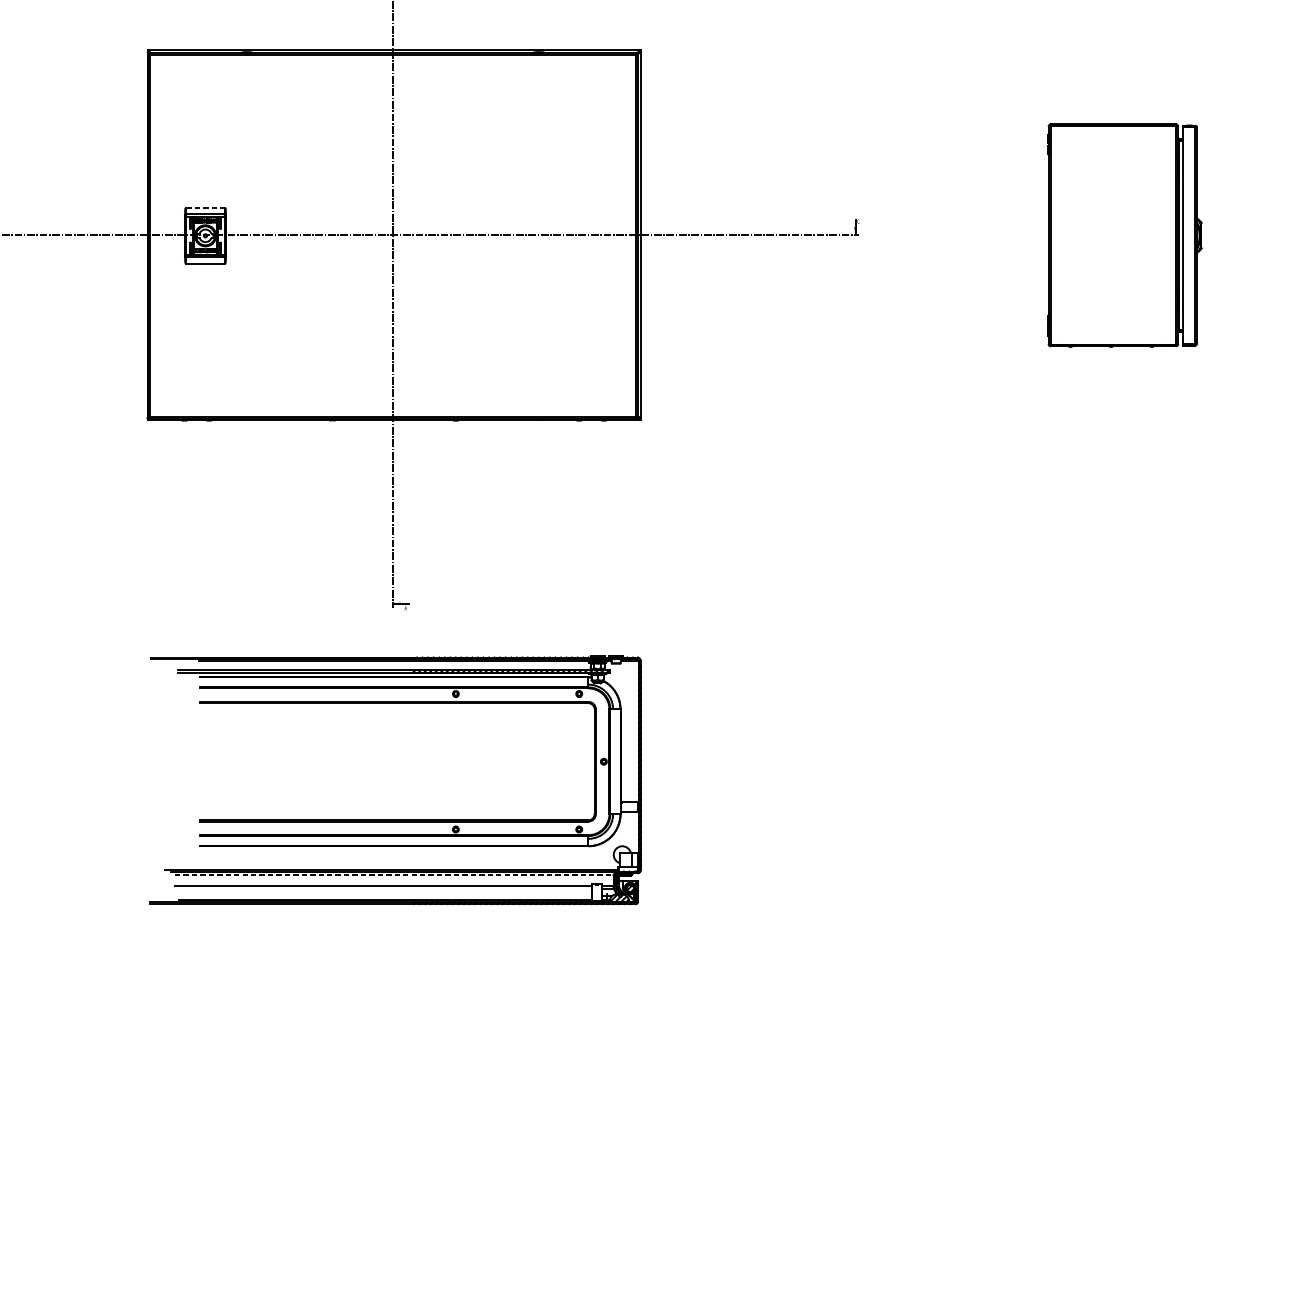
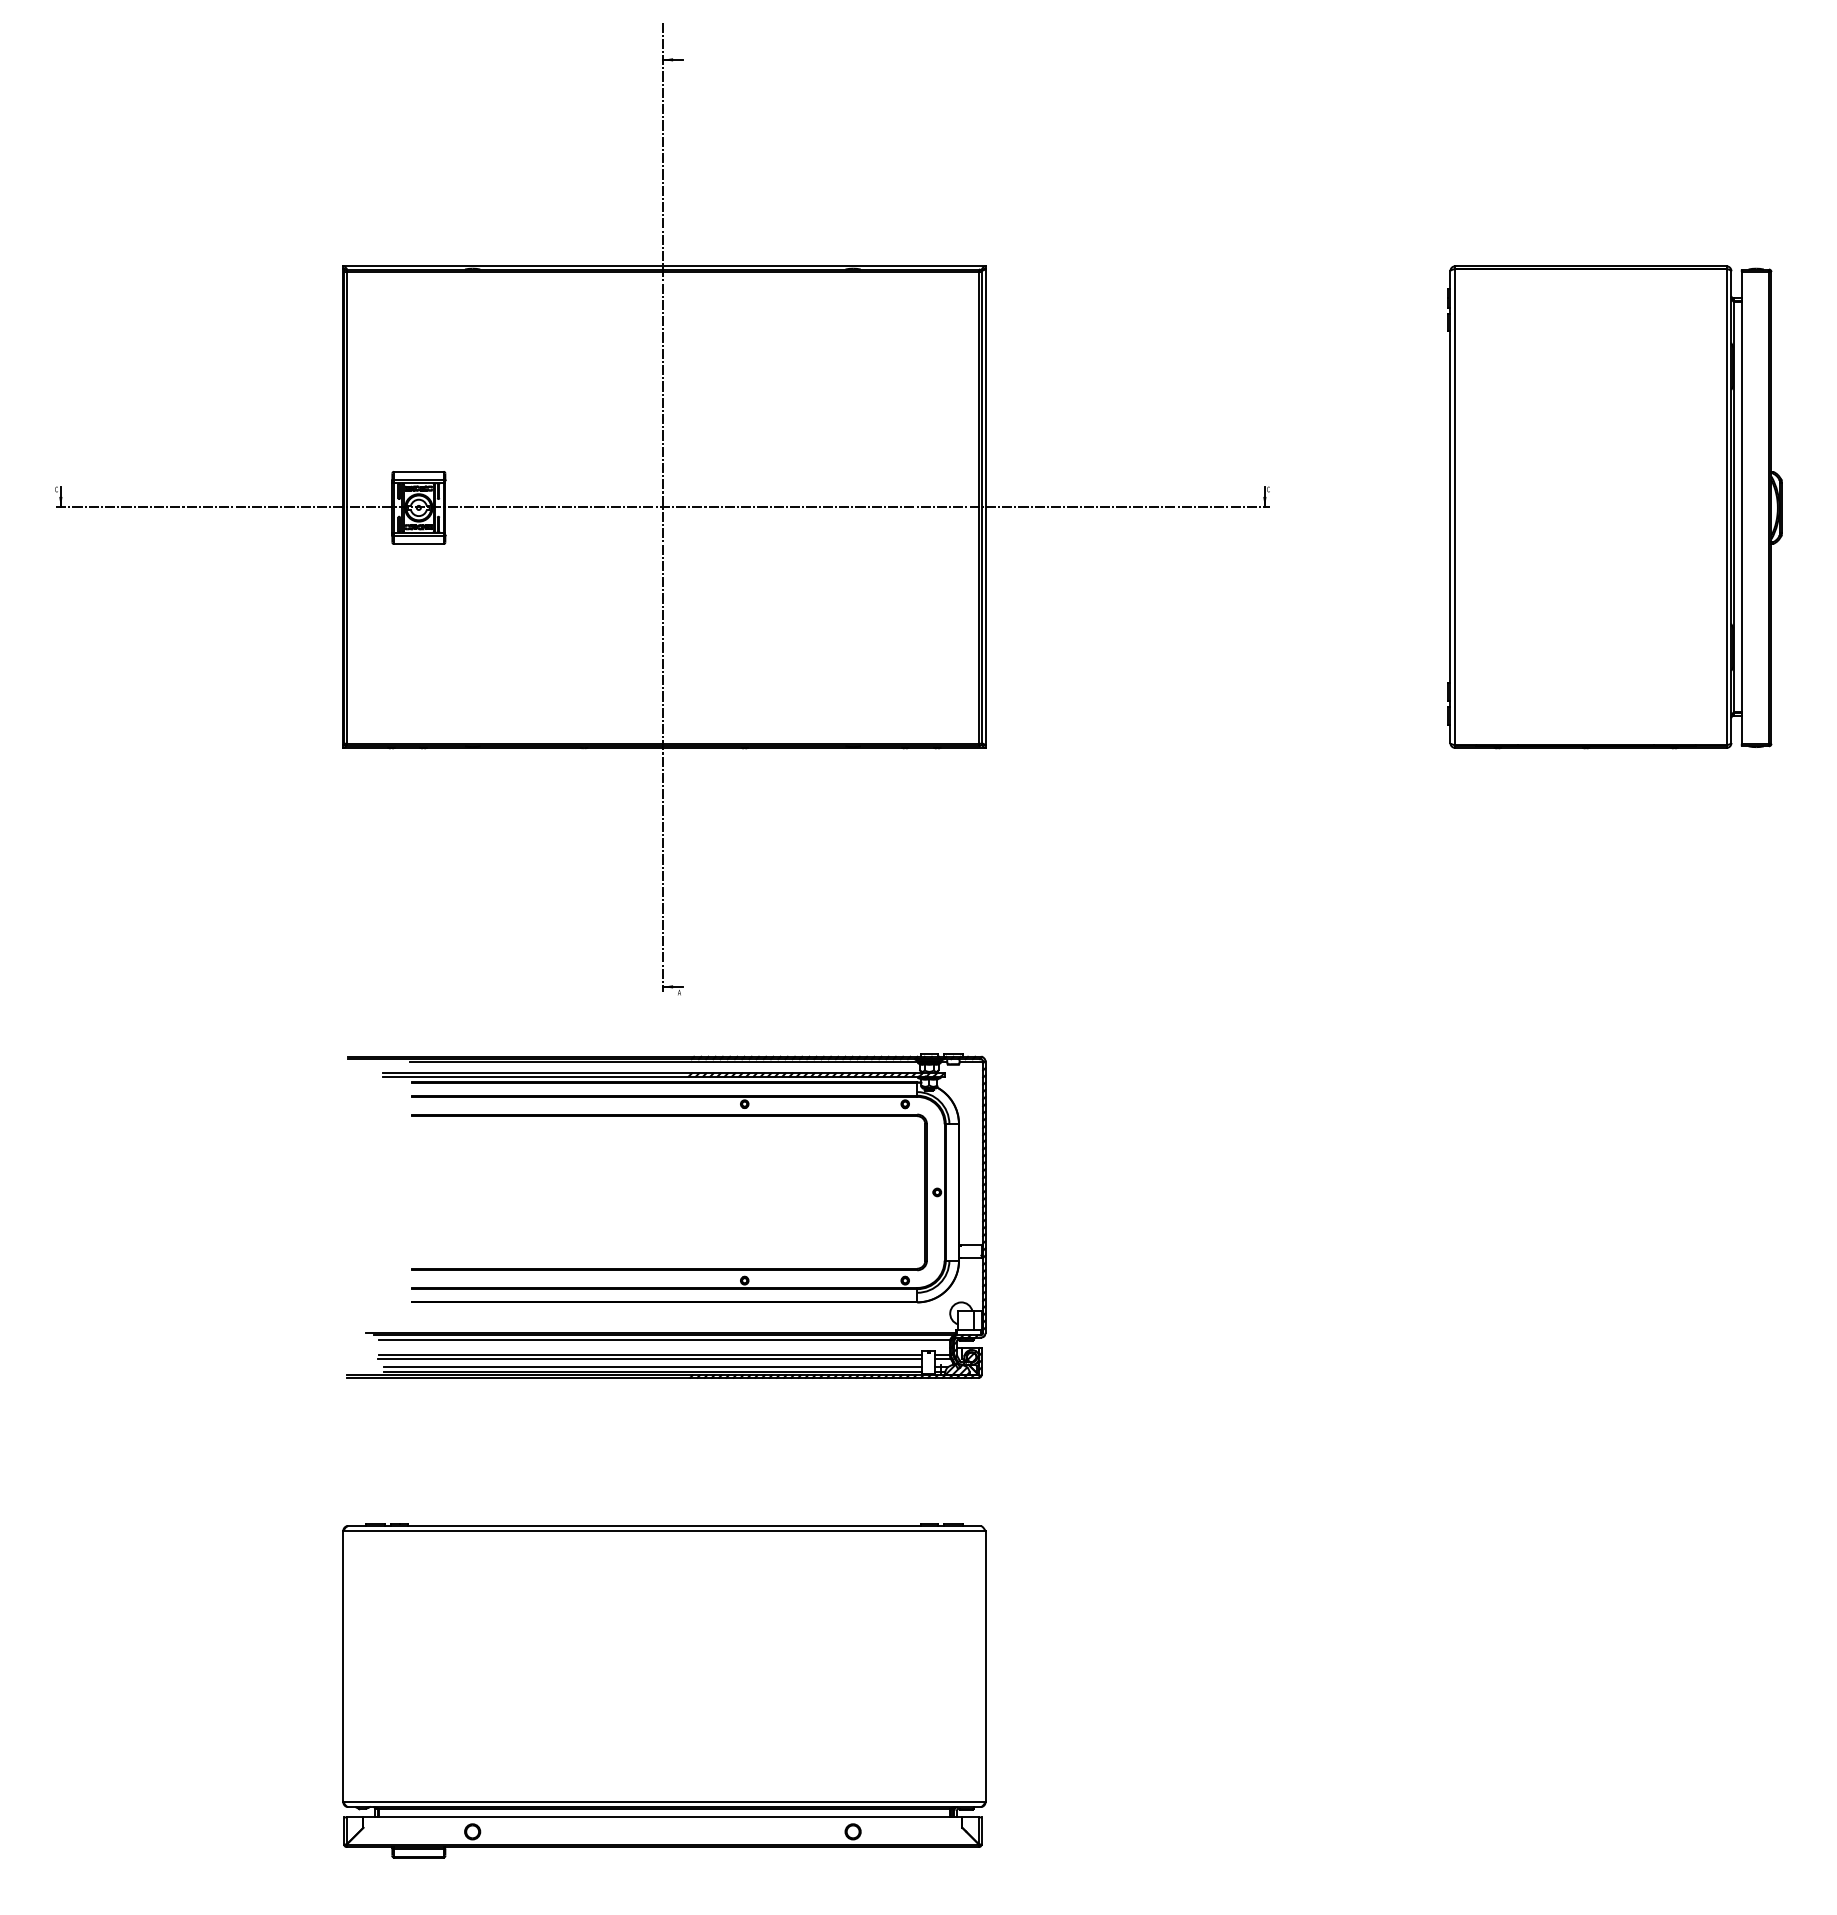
line: (205, 207) -> (418, 471), dashed -> solid
part: (1124, 235) -> (1614, 507), size x1.67
line: (394, 875) -> (664, 1340), dashed -> solid
line: (383, 889) -> (650, 1358), added
line: (385, 896) -> (653, 1367), added
part: (394, 1144) -> (664, 1690), added

